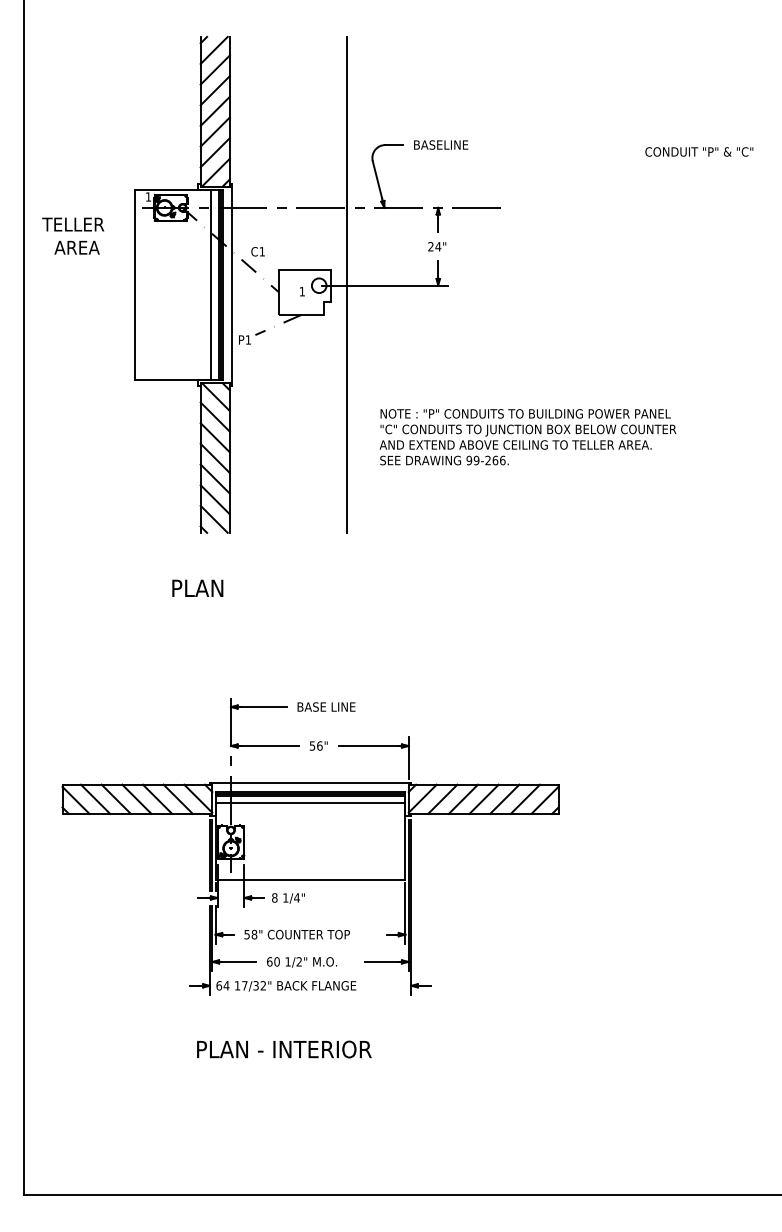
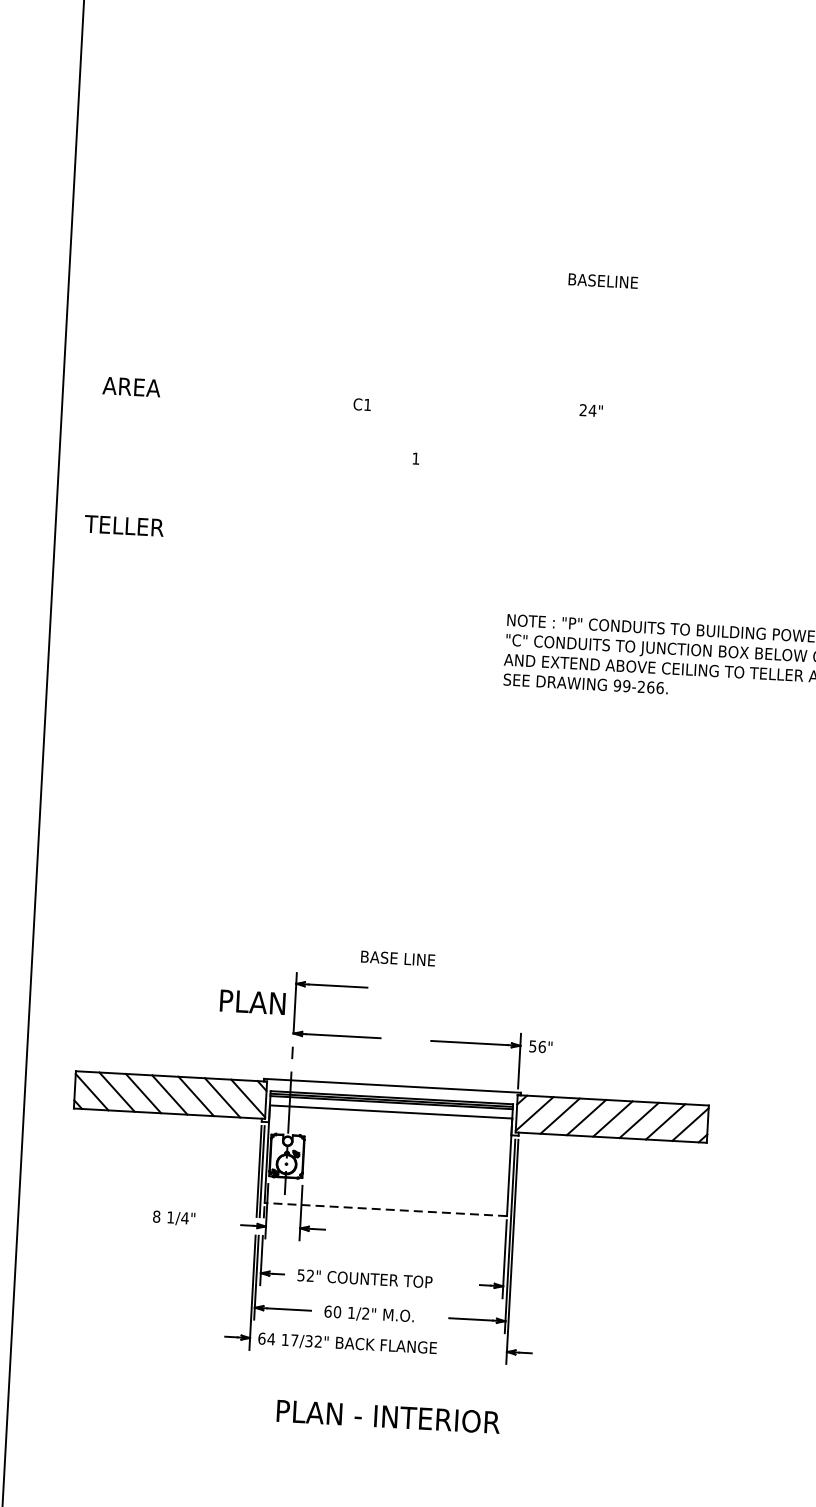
text: (73, 224) -> (124, 525), moved
part: (317, 284) -> (435, 450), removed
text: (197, 587) -> (252, 1001), moved
text: (326, 706) -> (398, 957), moved
text: (318, 745) -> (540, 1046), moved
line: (310, 879) -> (385, 1209), solid -> dashed
text: (288, 898) -> (174, 1218), moved
text: (254, 934) -> (310, 1275), 58" -> 52"
text: (284, 1049) -> (388, 1416), moved

